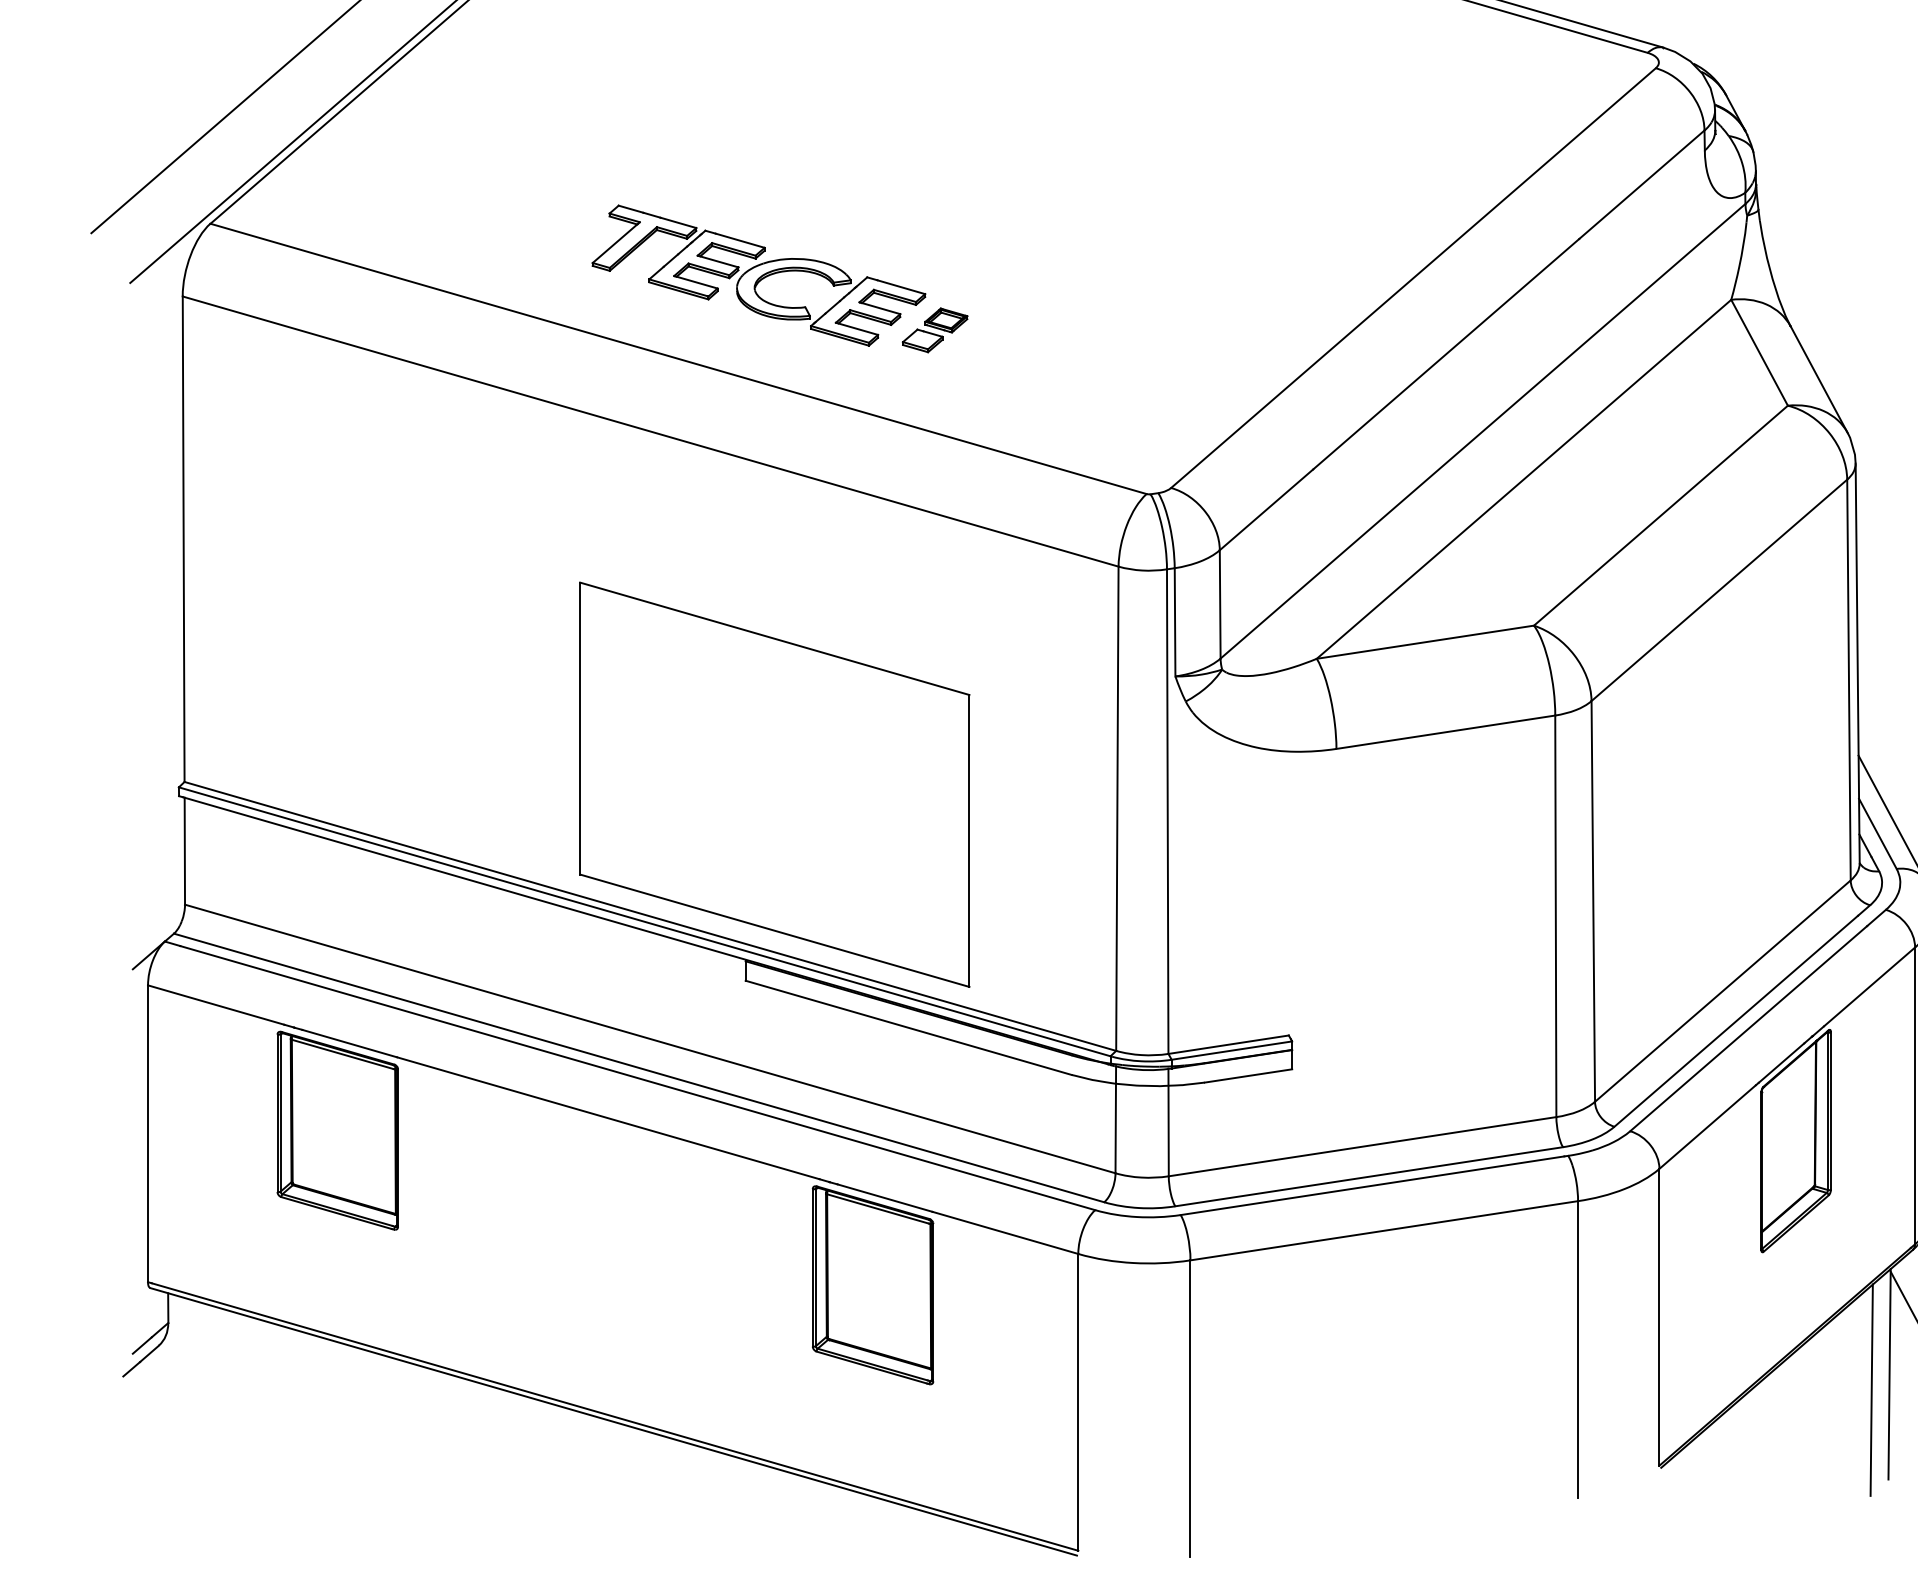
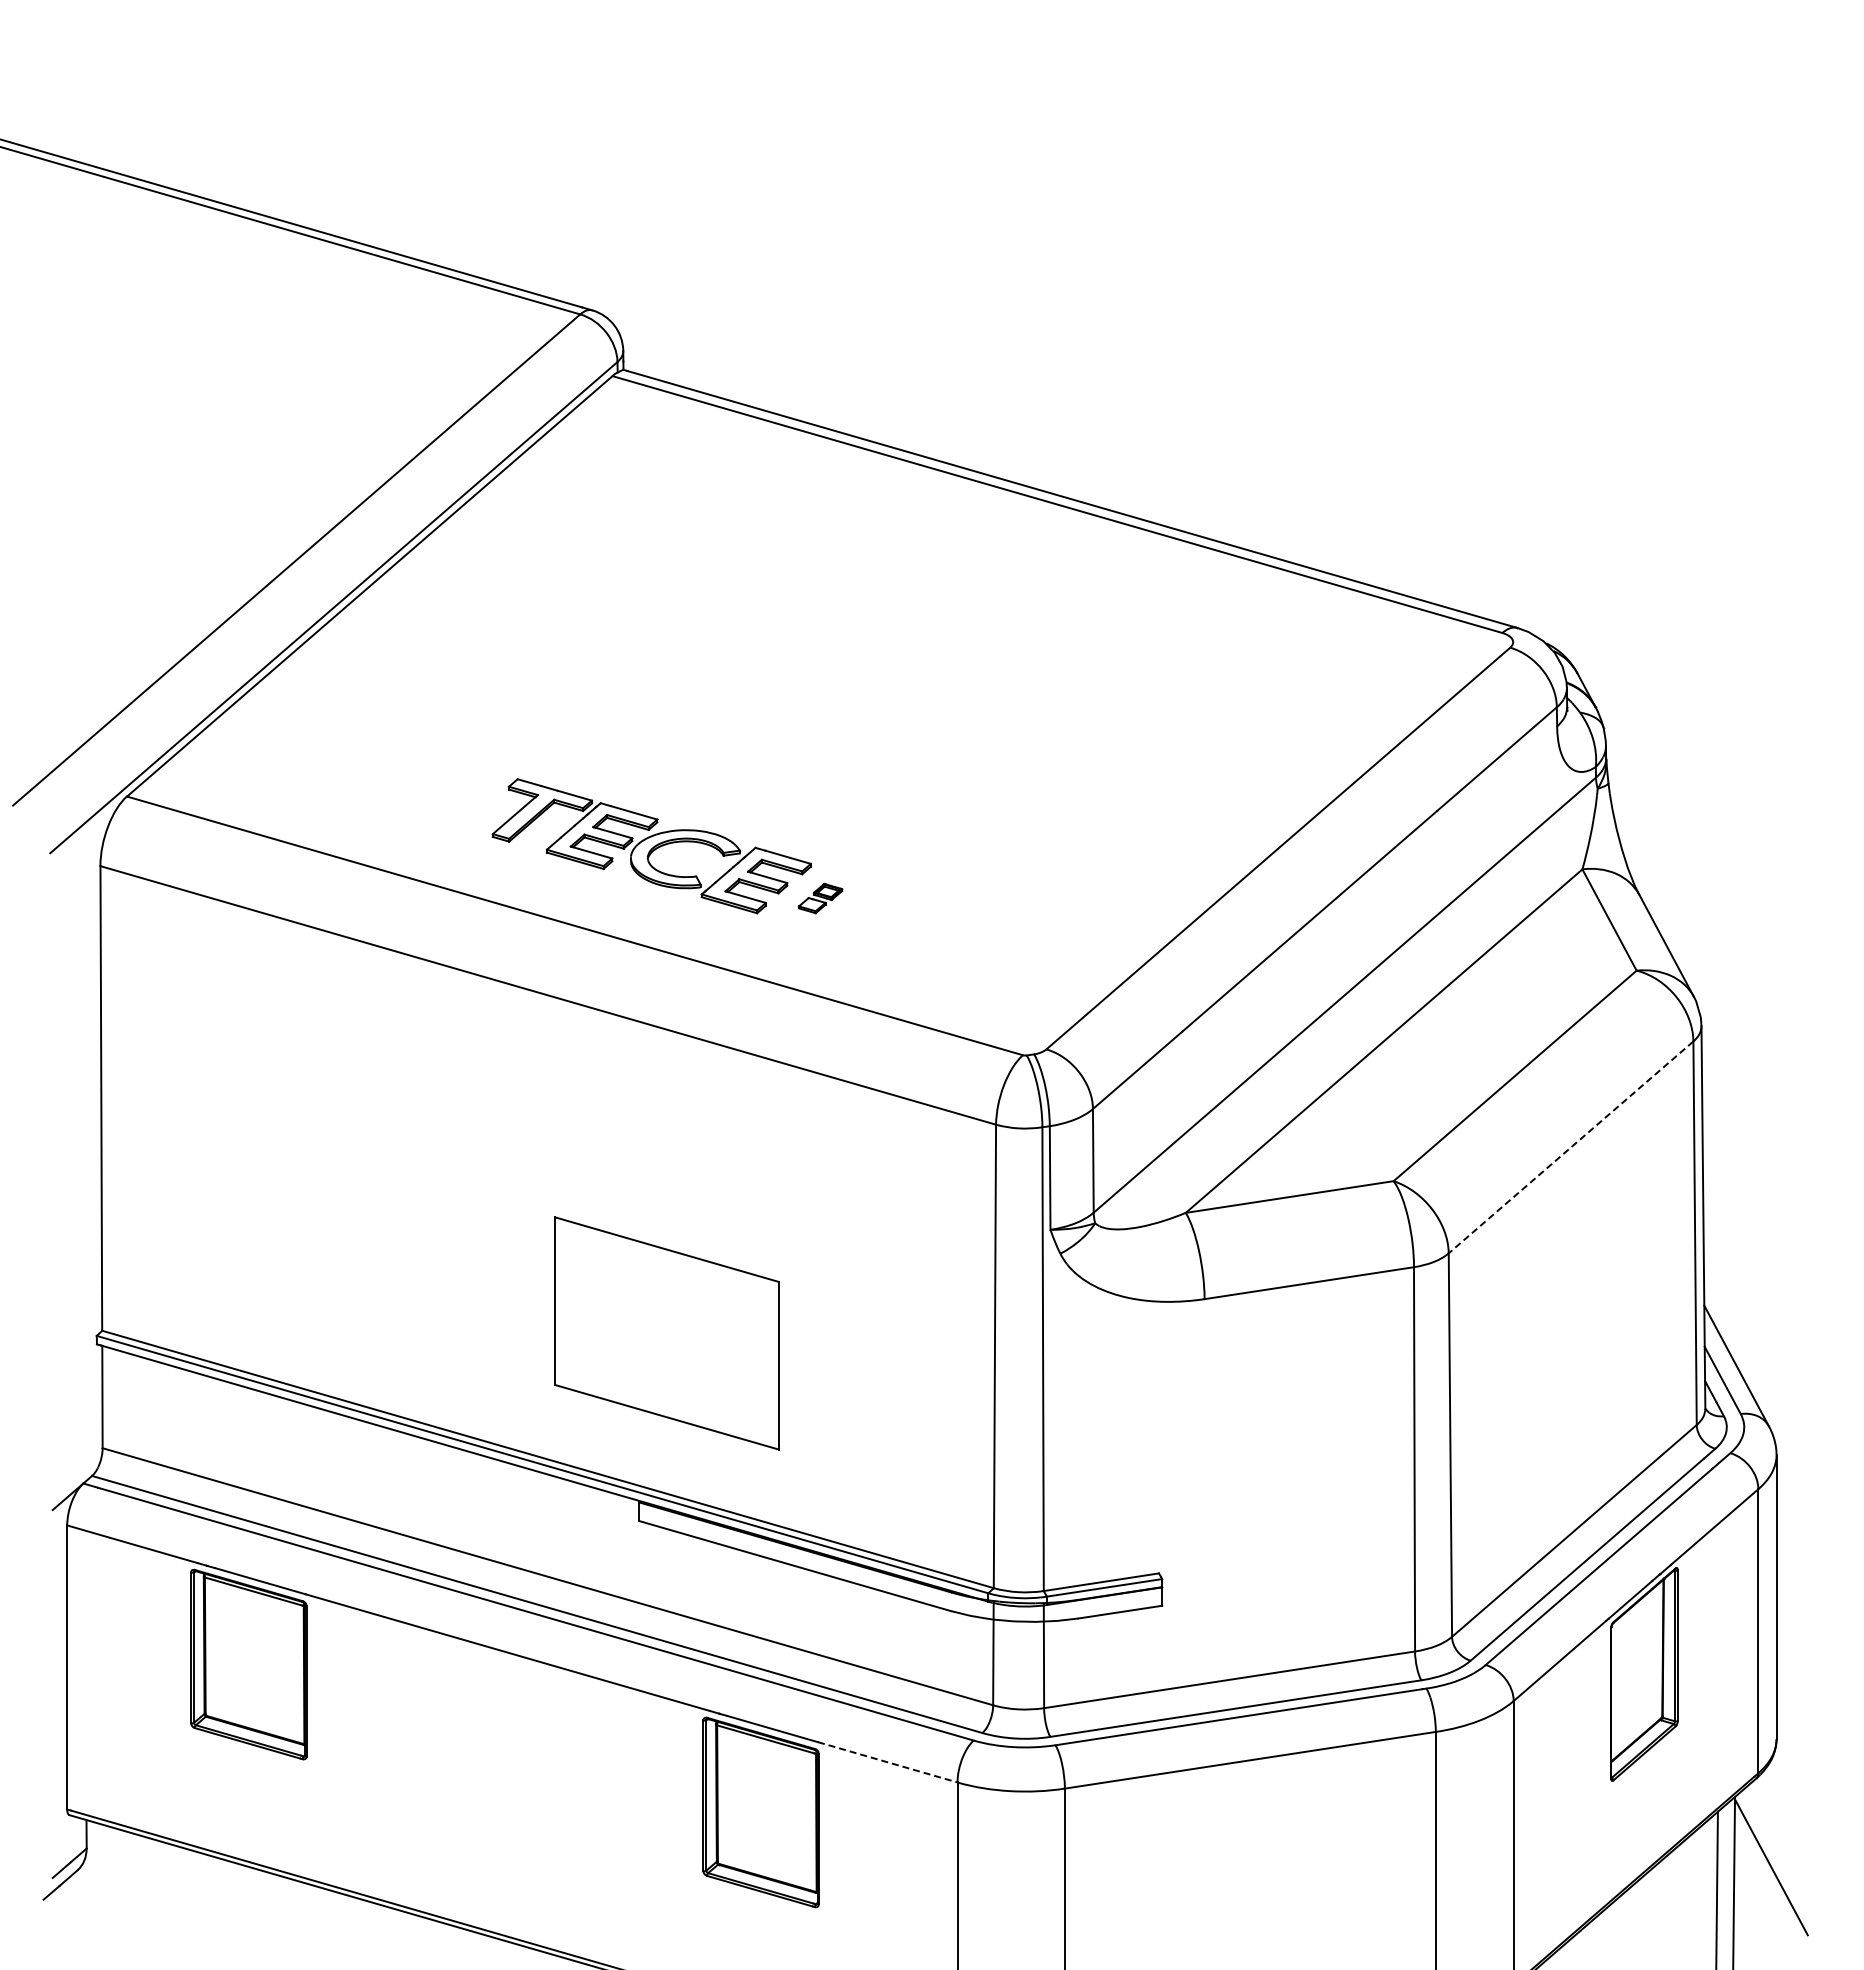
part: (935, 330) -> (820, 898), size x0.7
line: (1719, 590) -> (1571, 1147), solid -> dashed
part: (774, 784) -> (666, 1333), size x0.6
line: (1005, 1233) -> (887, 1762), solid -> dashed

